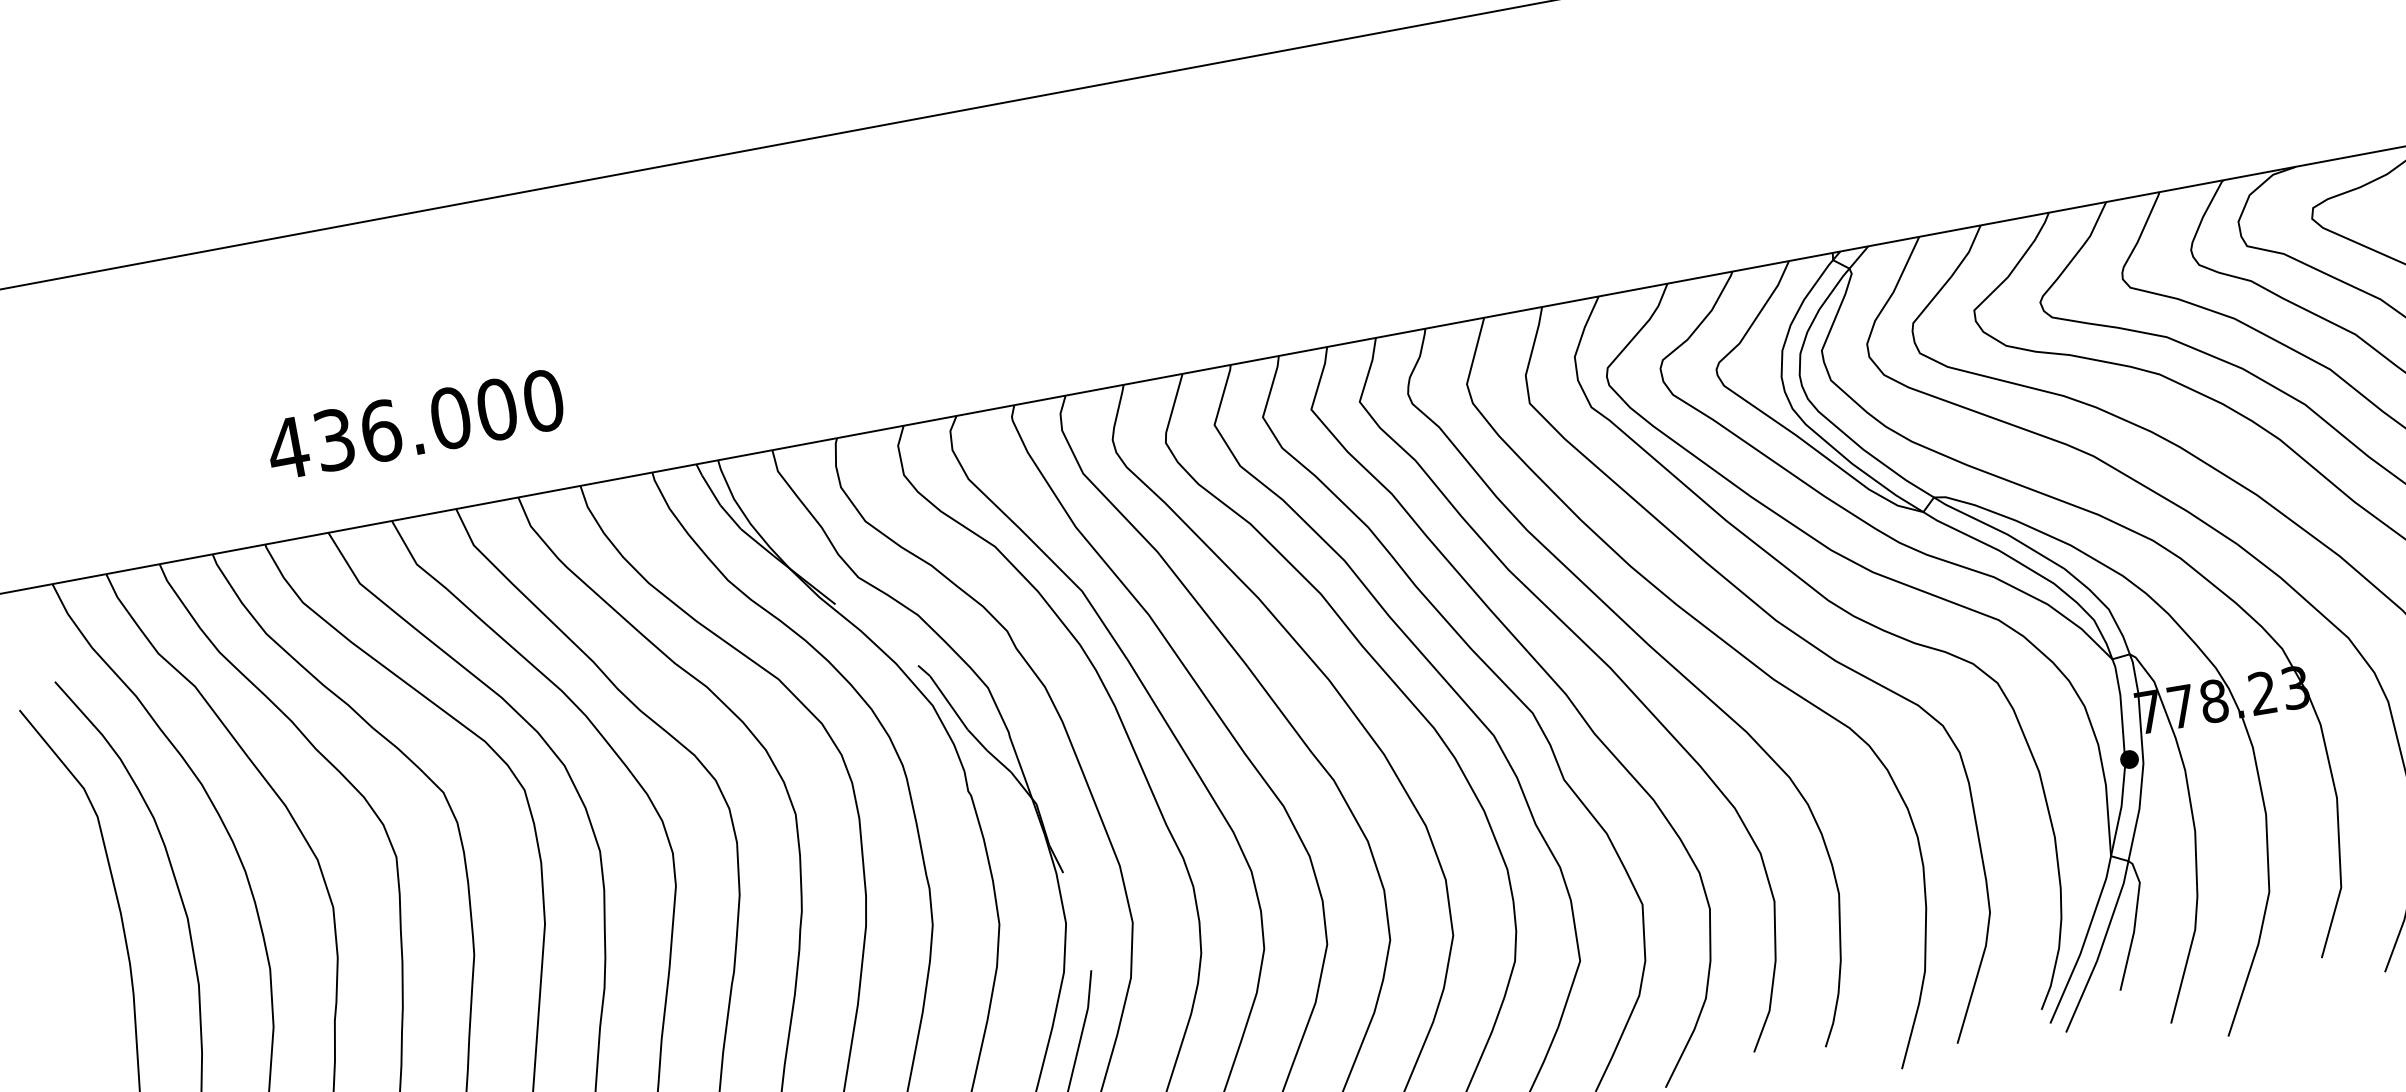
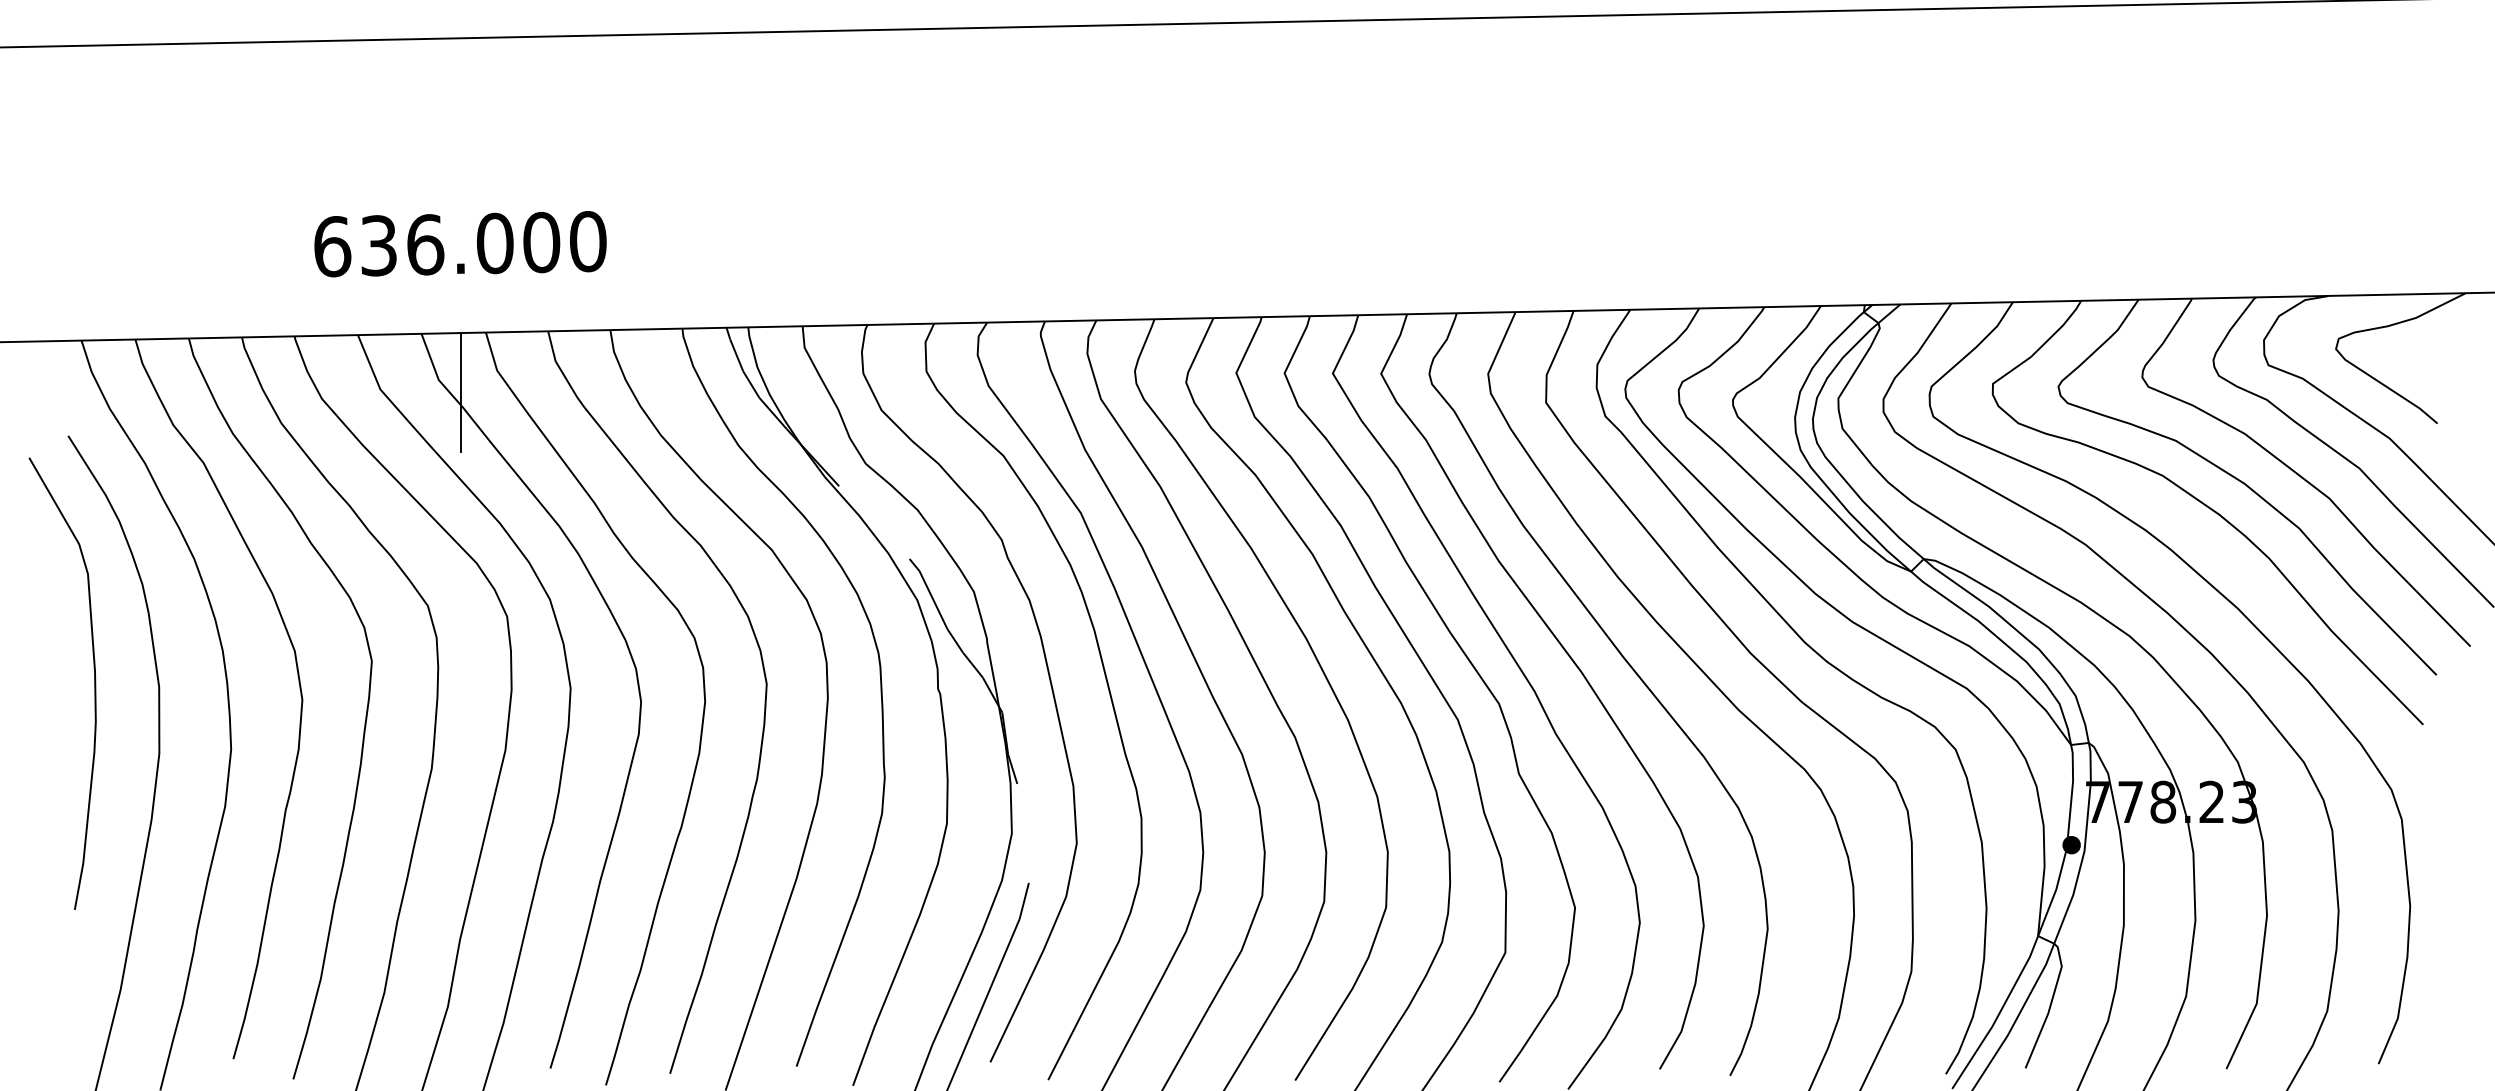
text: (288, 448) -> (332, 246), 436.000 -> 636.000
line: (441, 573) -> (461, 392), added

